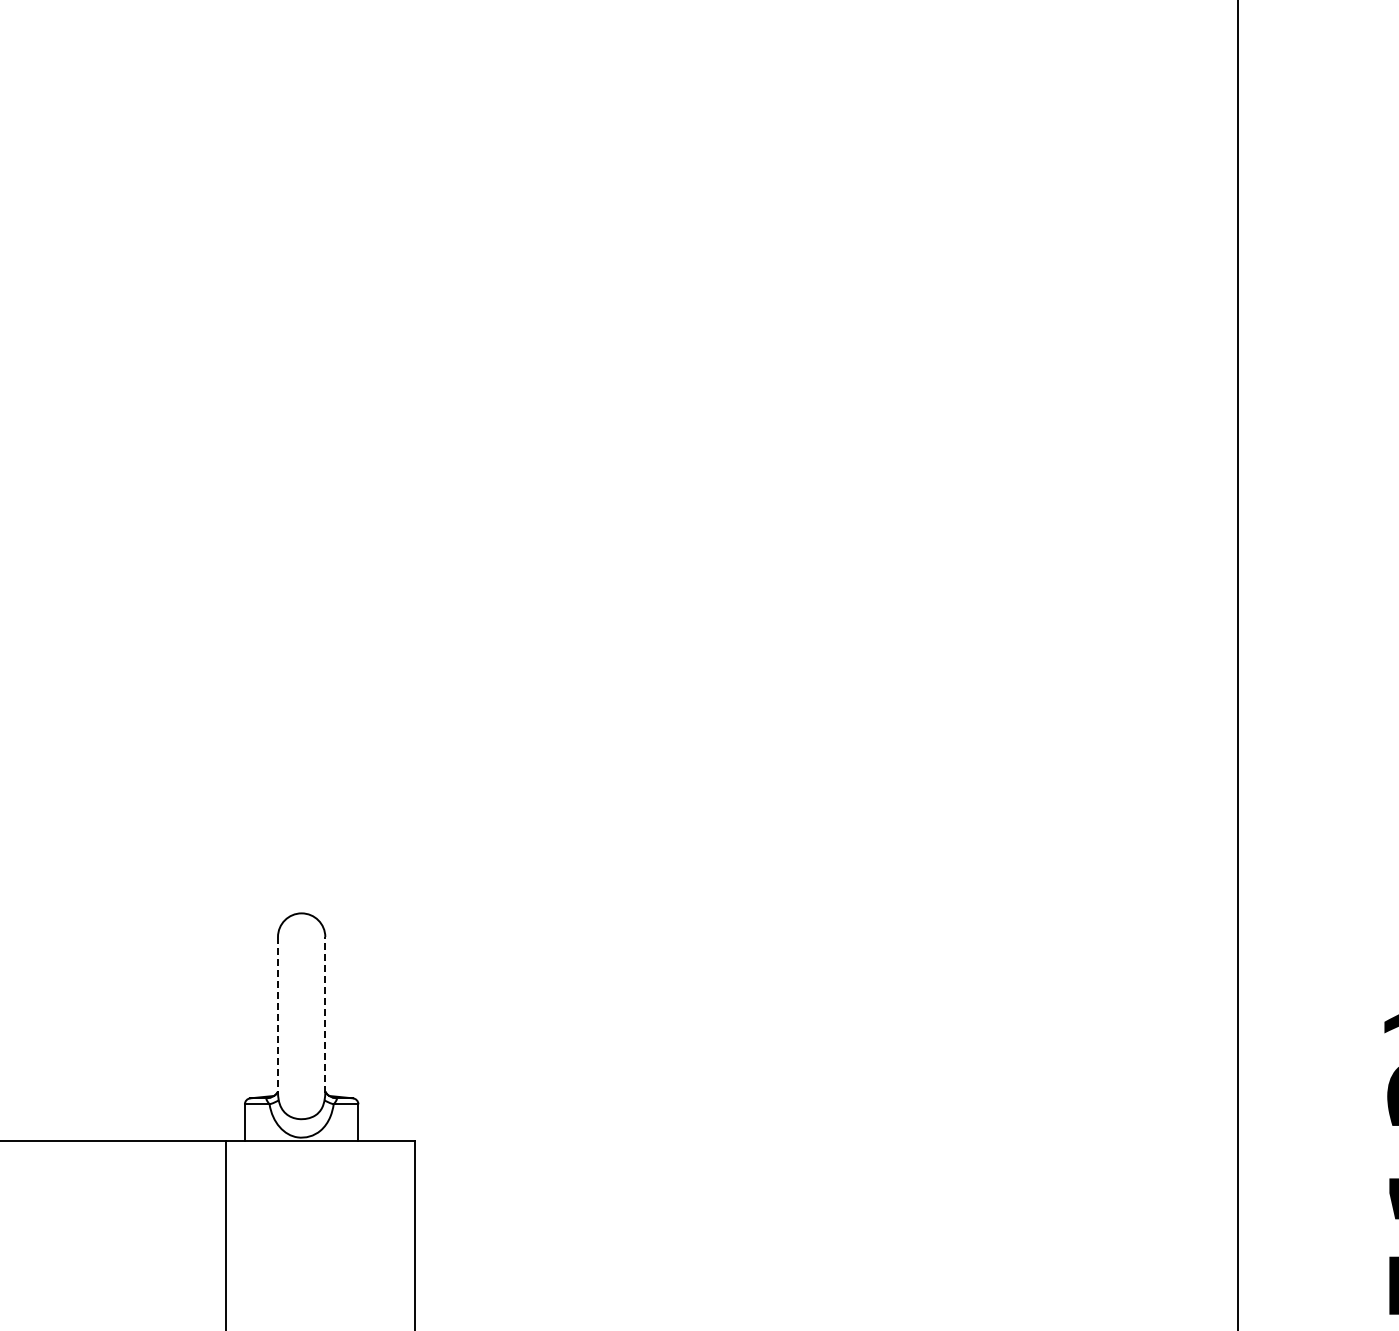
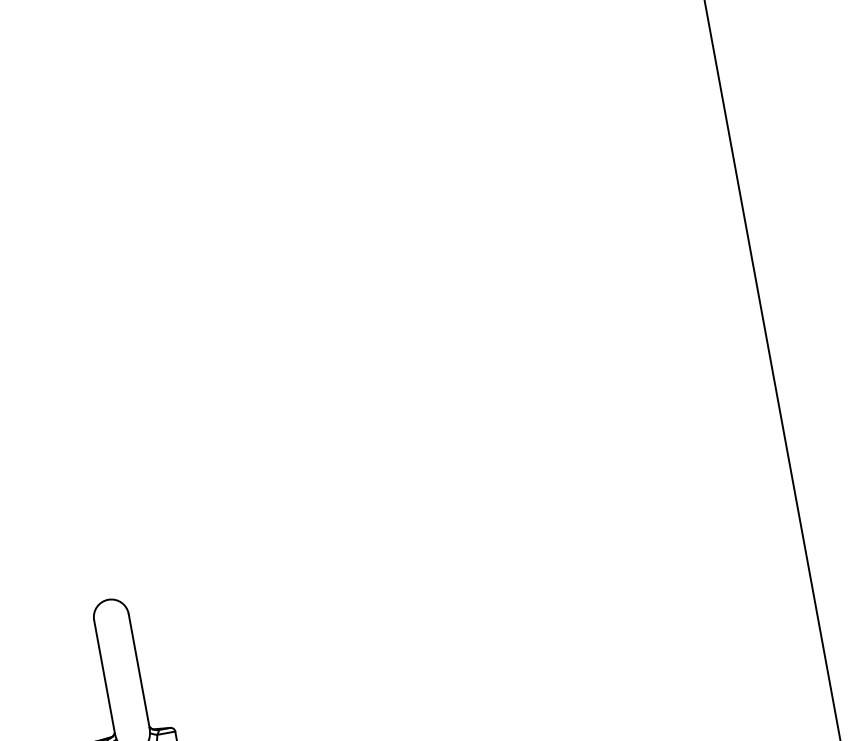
line: (278, 1014) -> (104, 676), dashed -> solid
line: (325, 1014) -> (139, 670), dashed -> solid

